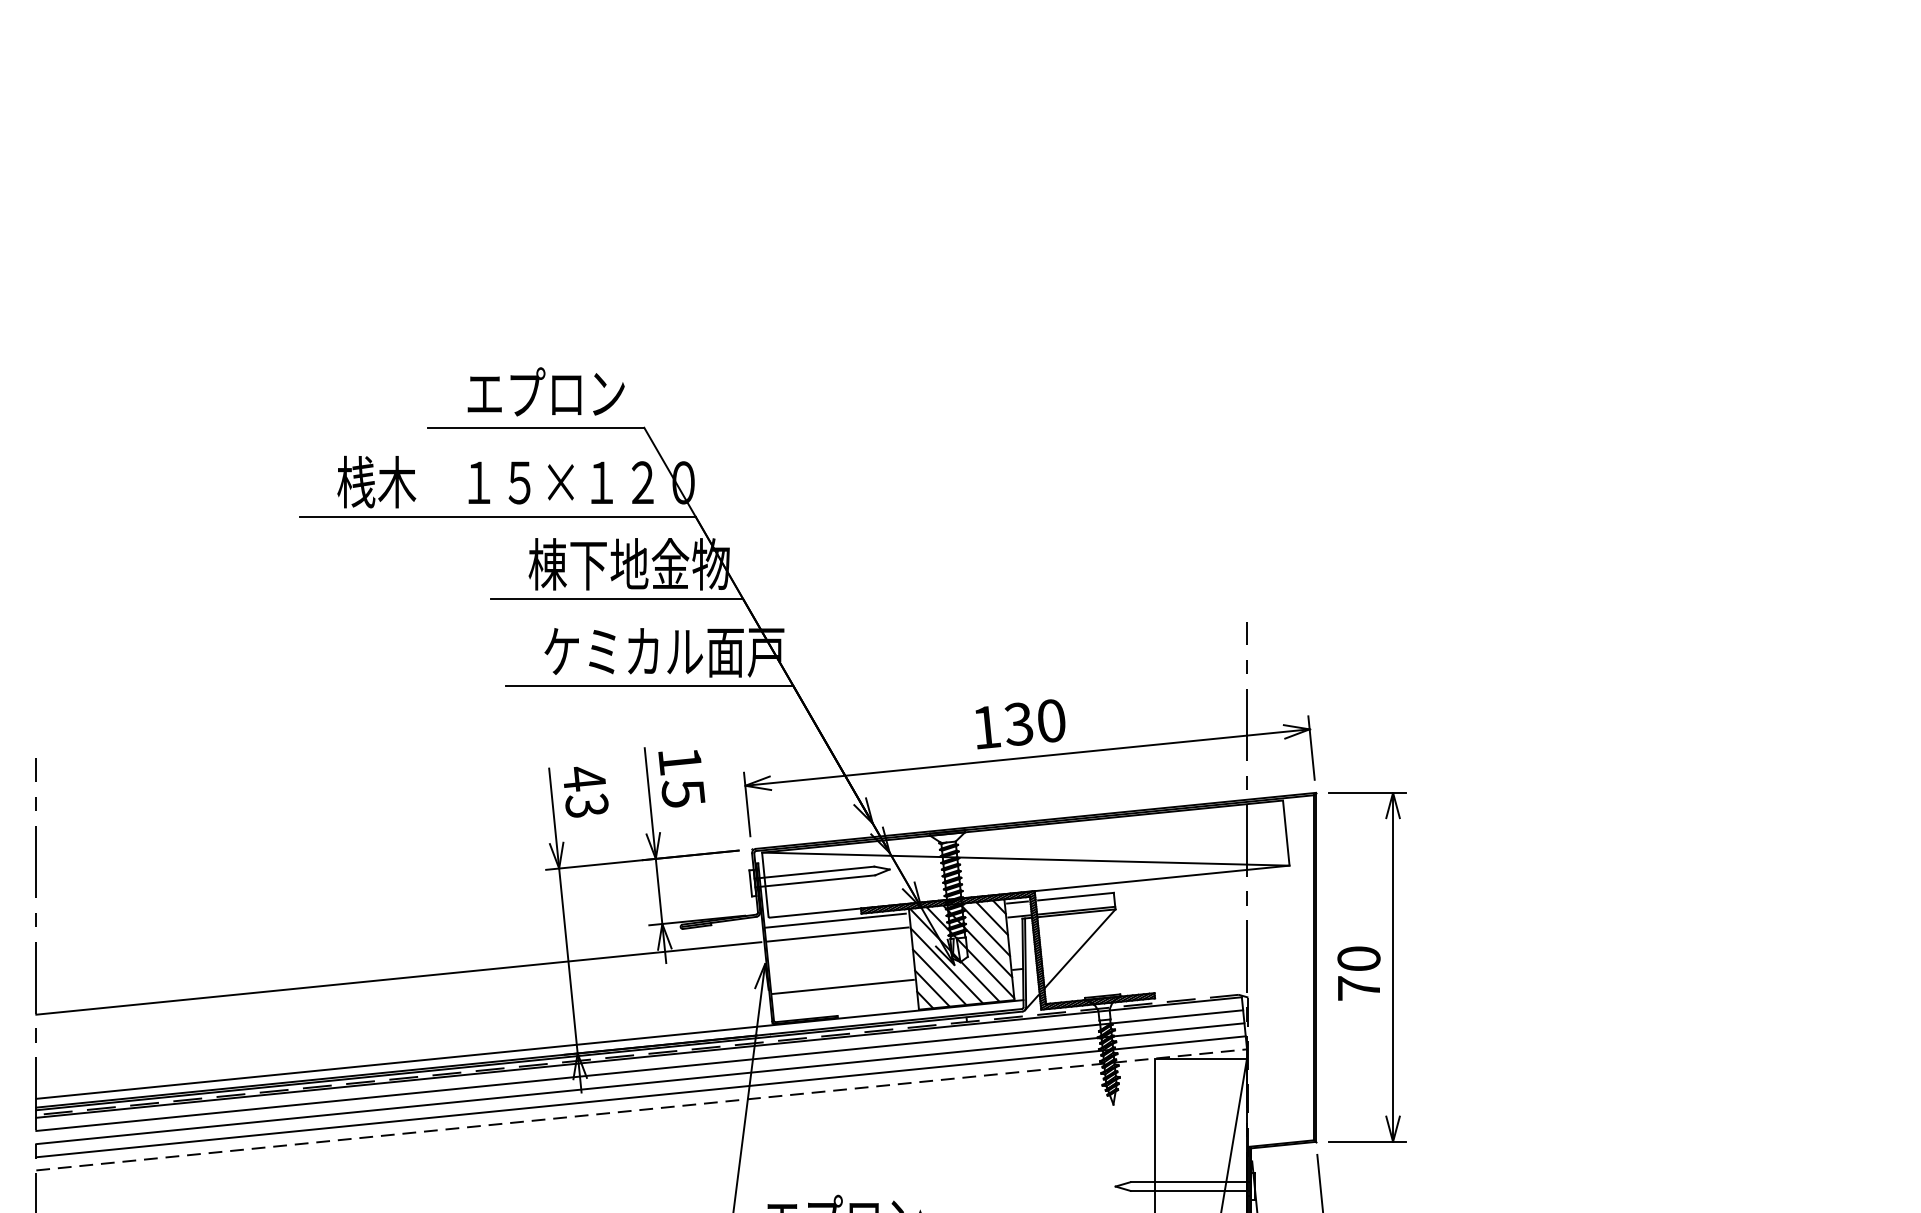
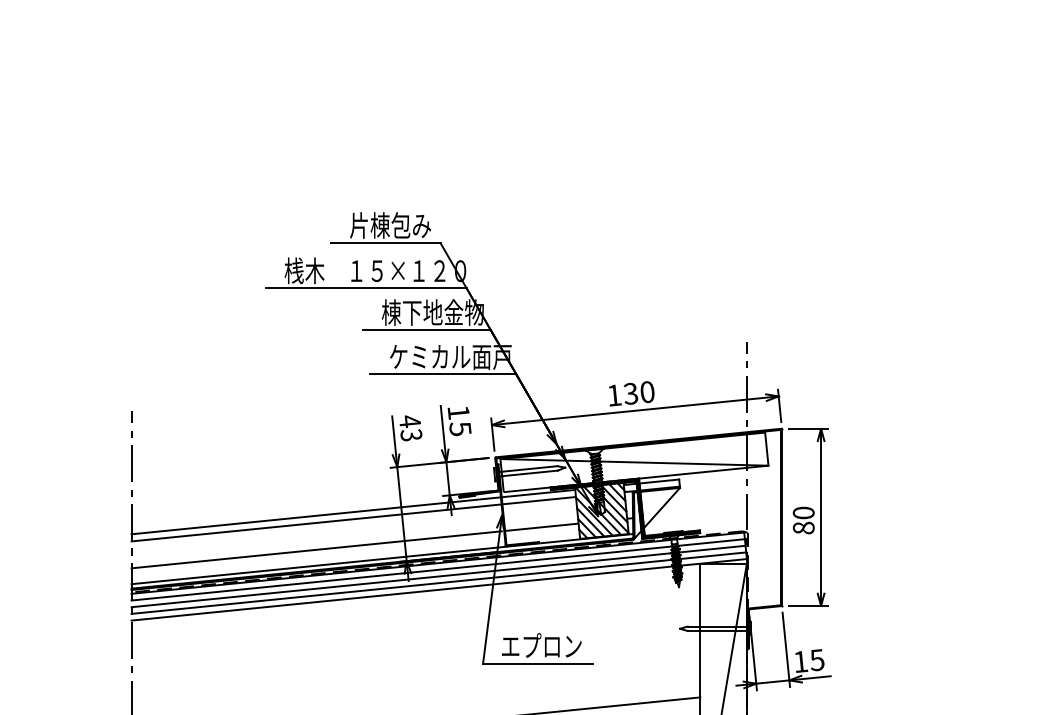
text: (545, 393) -> (390, 225), エプロン -> 片棟包み
line: (398, 963) -> (315, 515), added
text: (1358, 987) -> (803, 527), 70 -> 80
line: (400, 1030) -> (316, 549), added
line: (642, 1109) -> (439, 589), dashed -> solid

